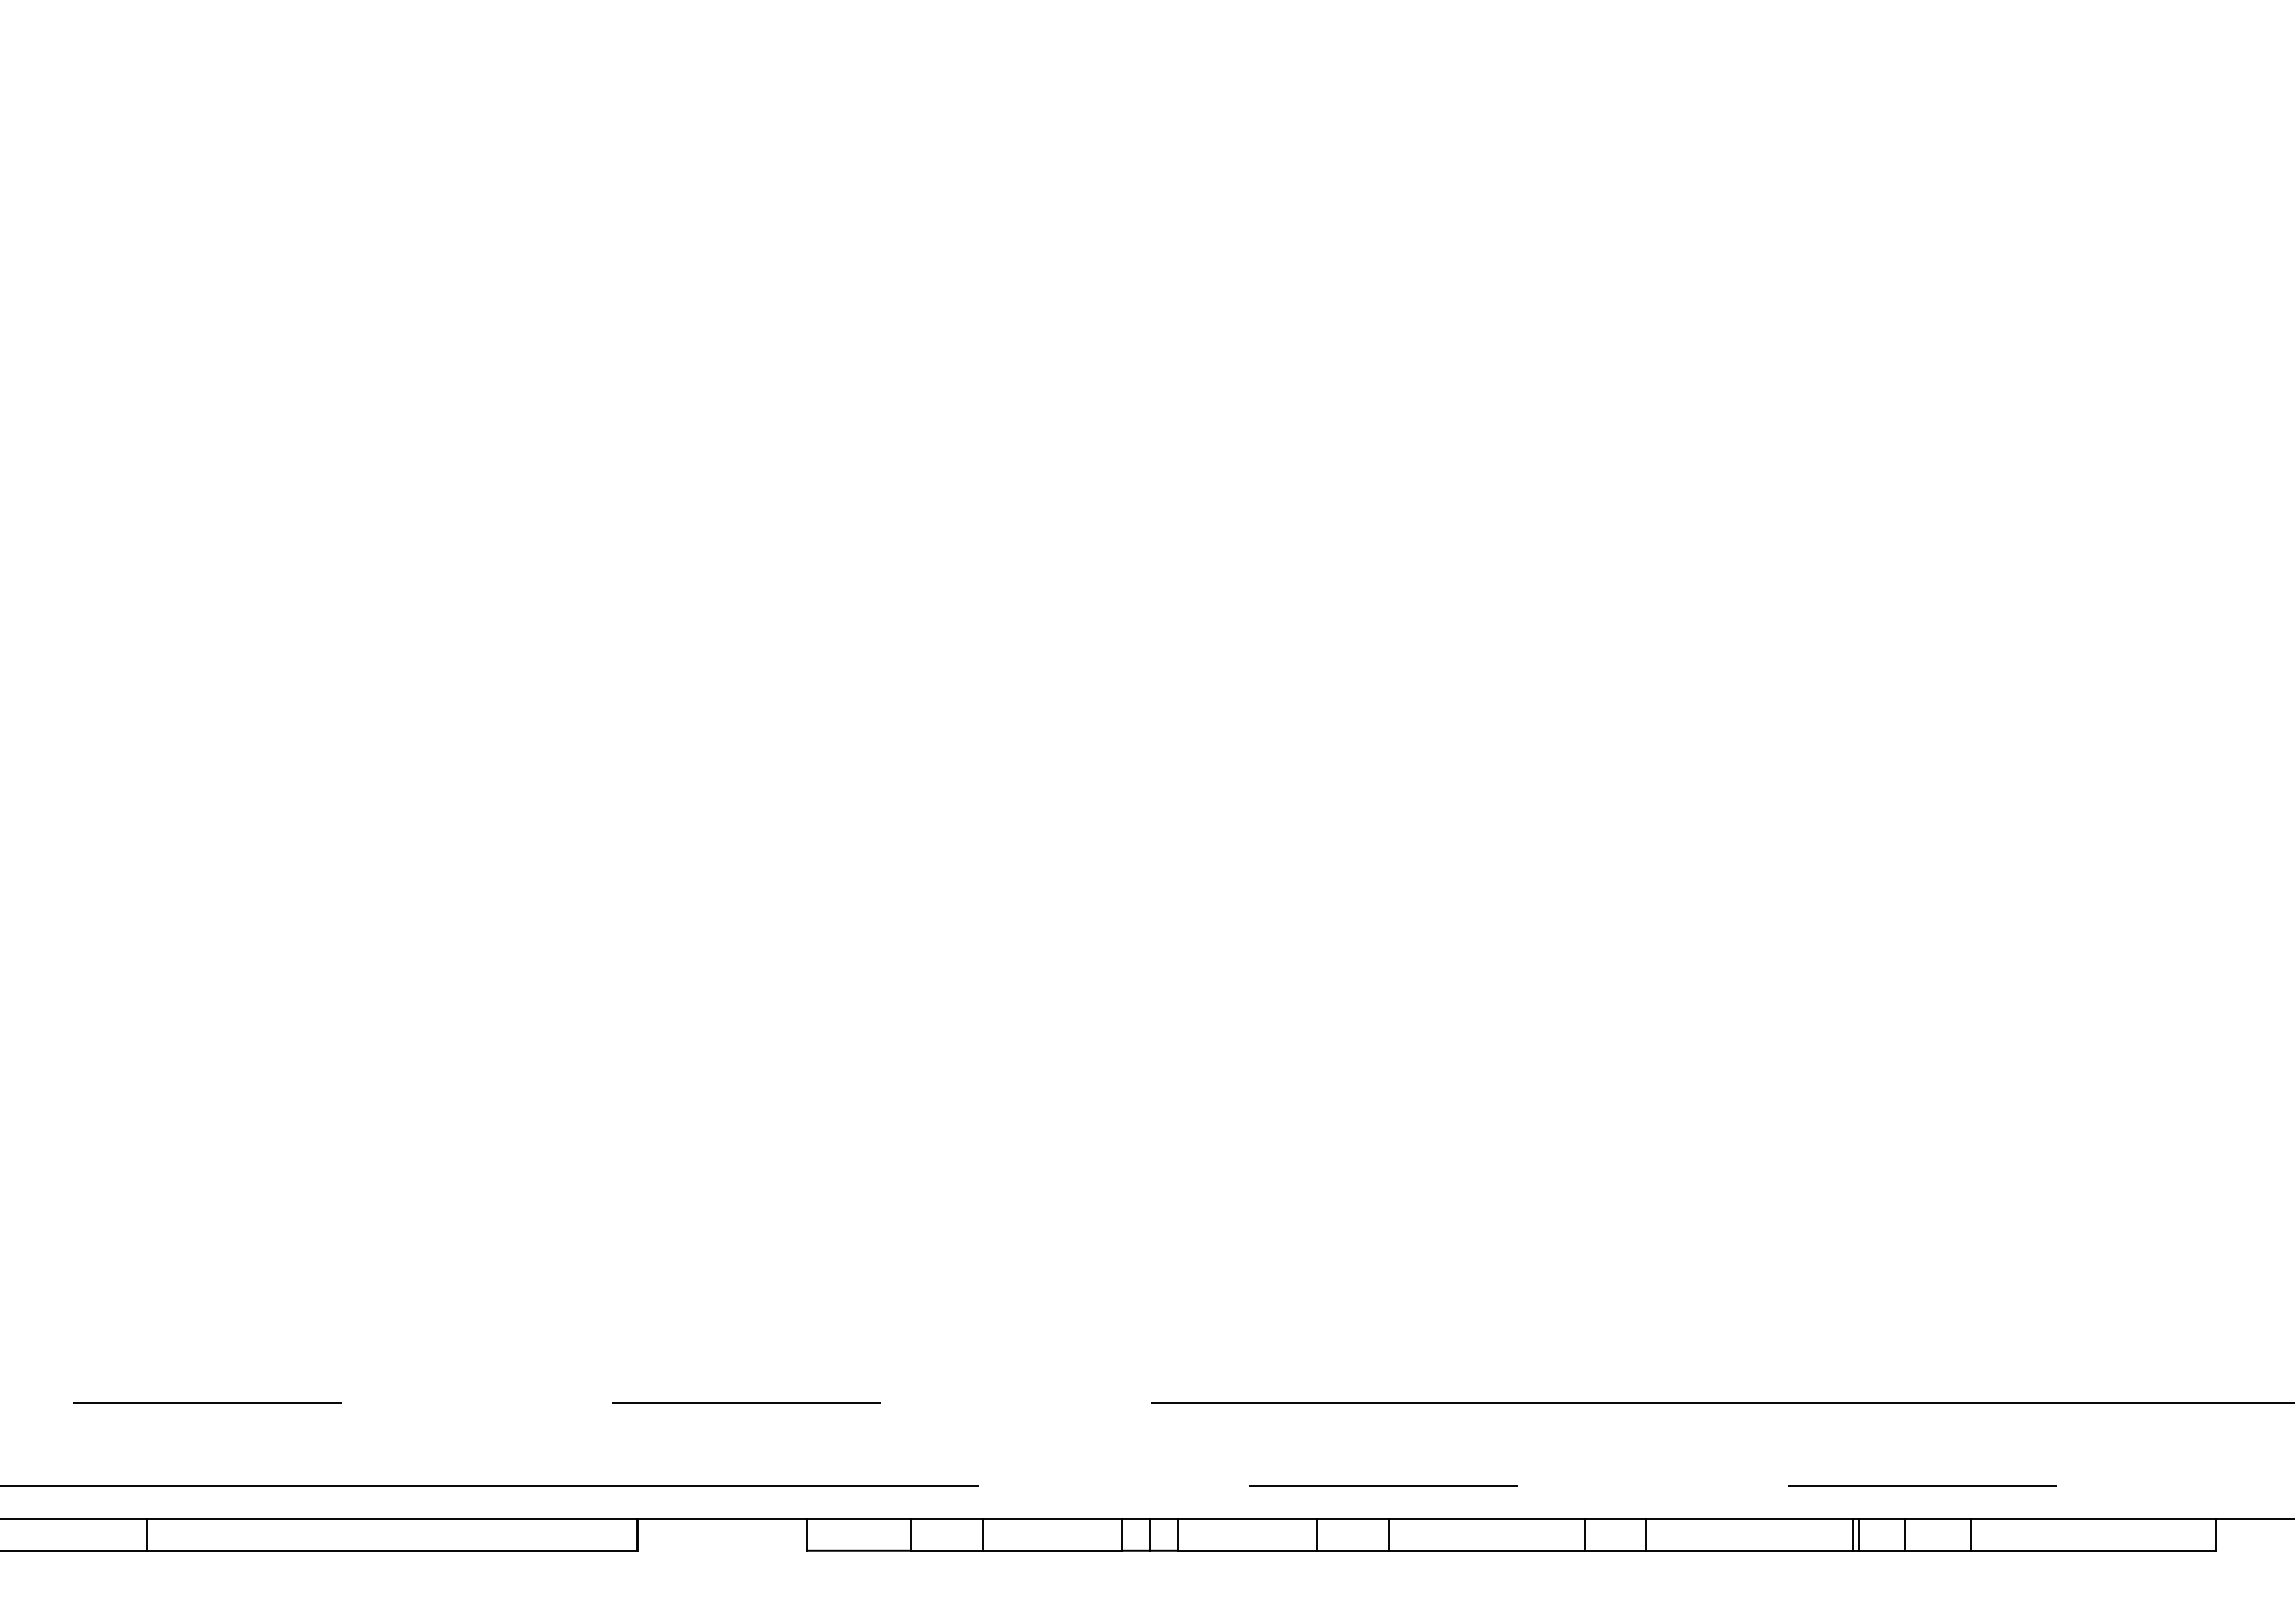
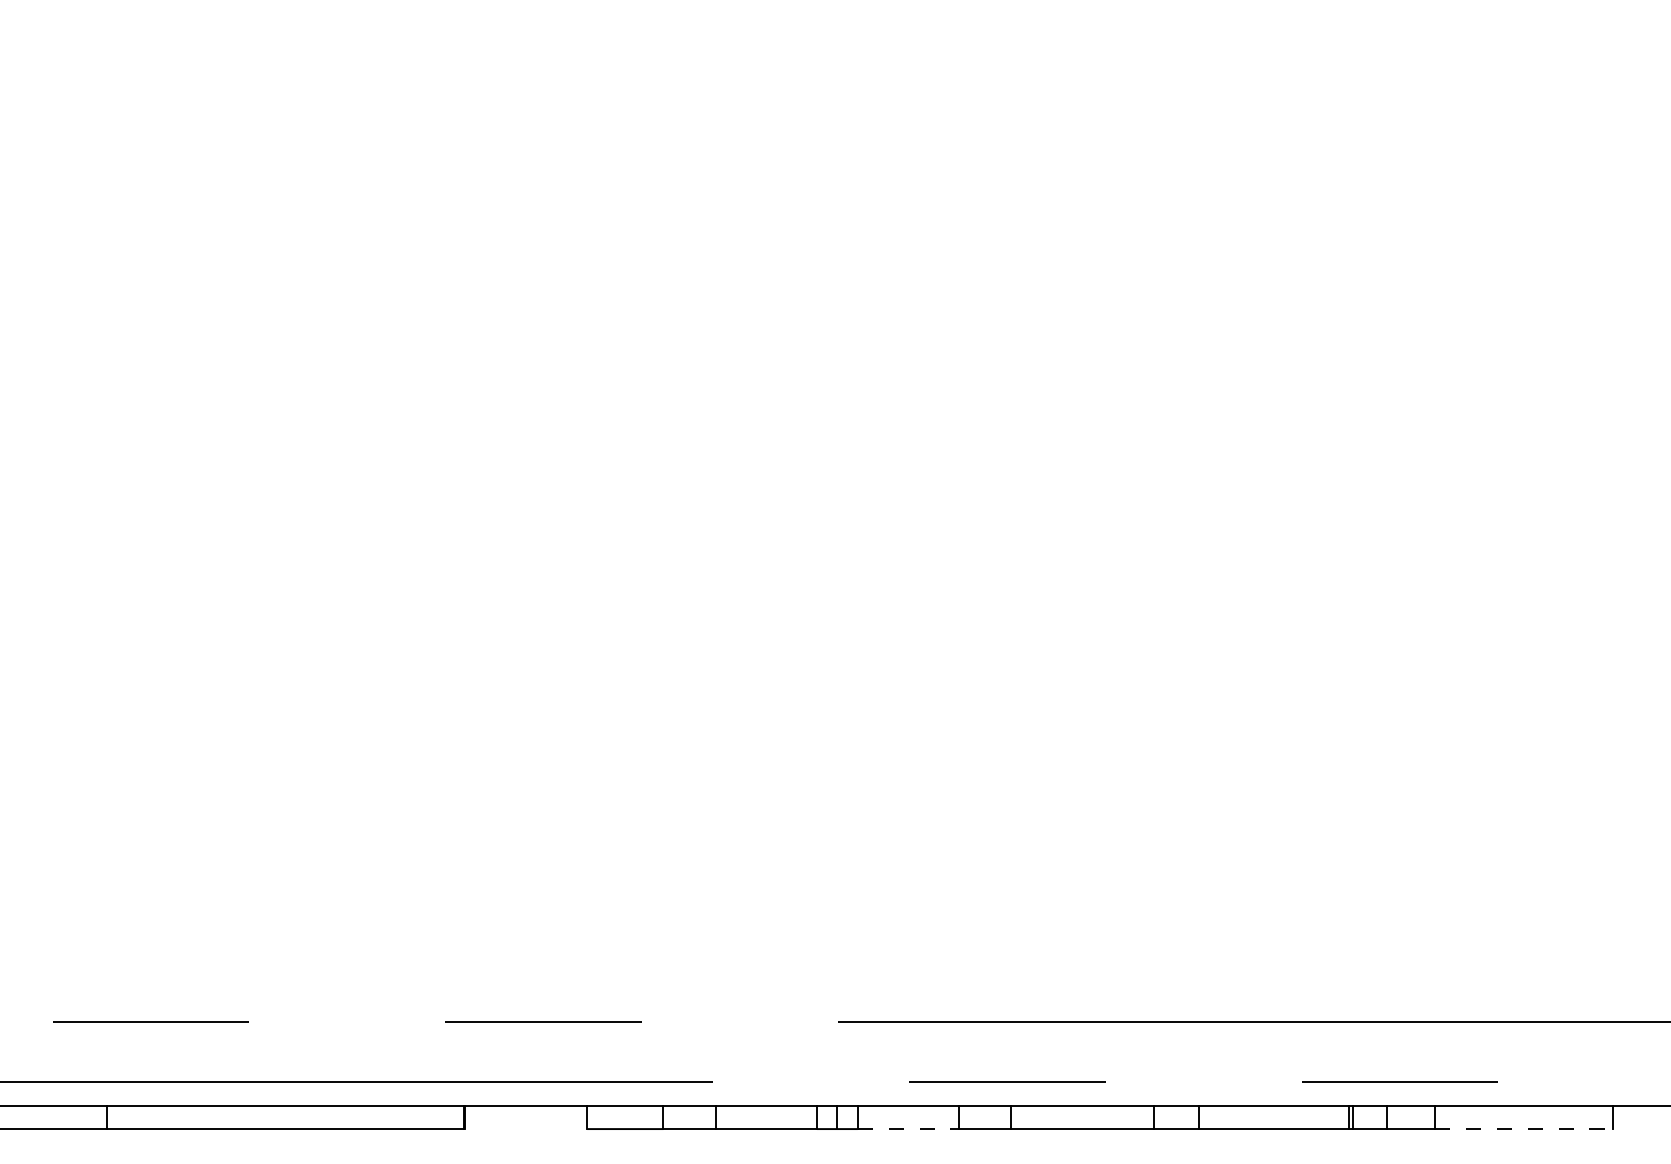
line: (1247, 1550) -> (908, 1128), solid -> dashed
line: (2093, 1550) -> (1524, 1128), solid -> dashed

